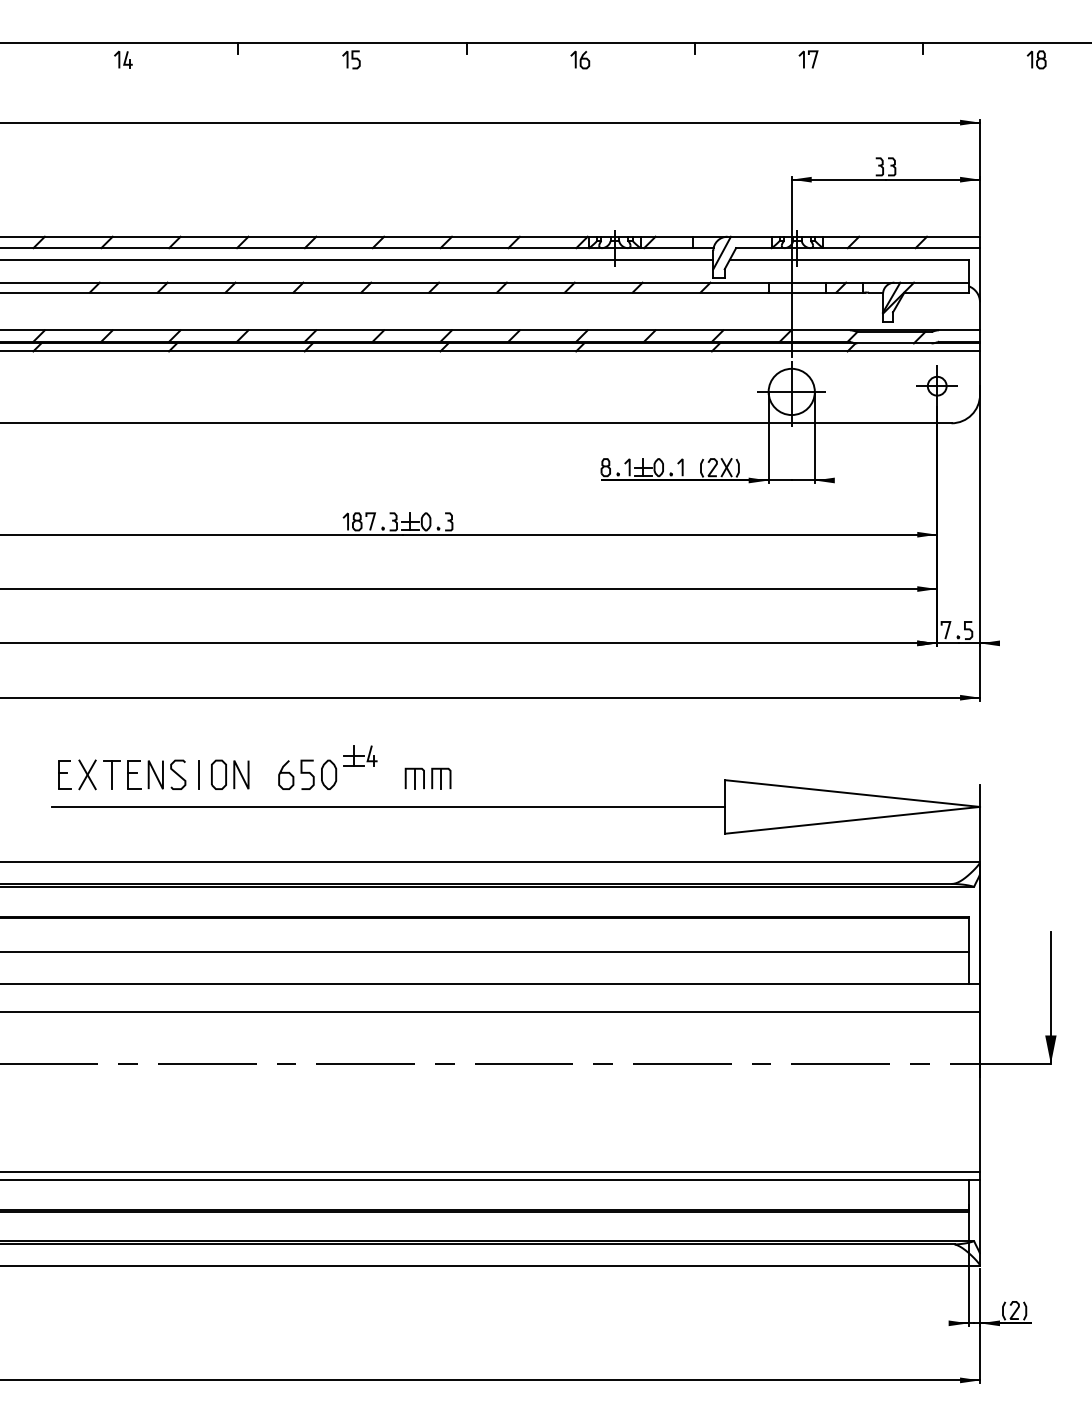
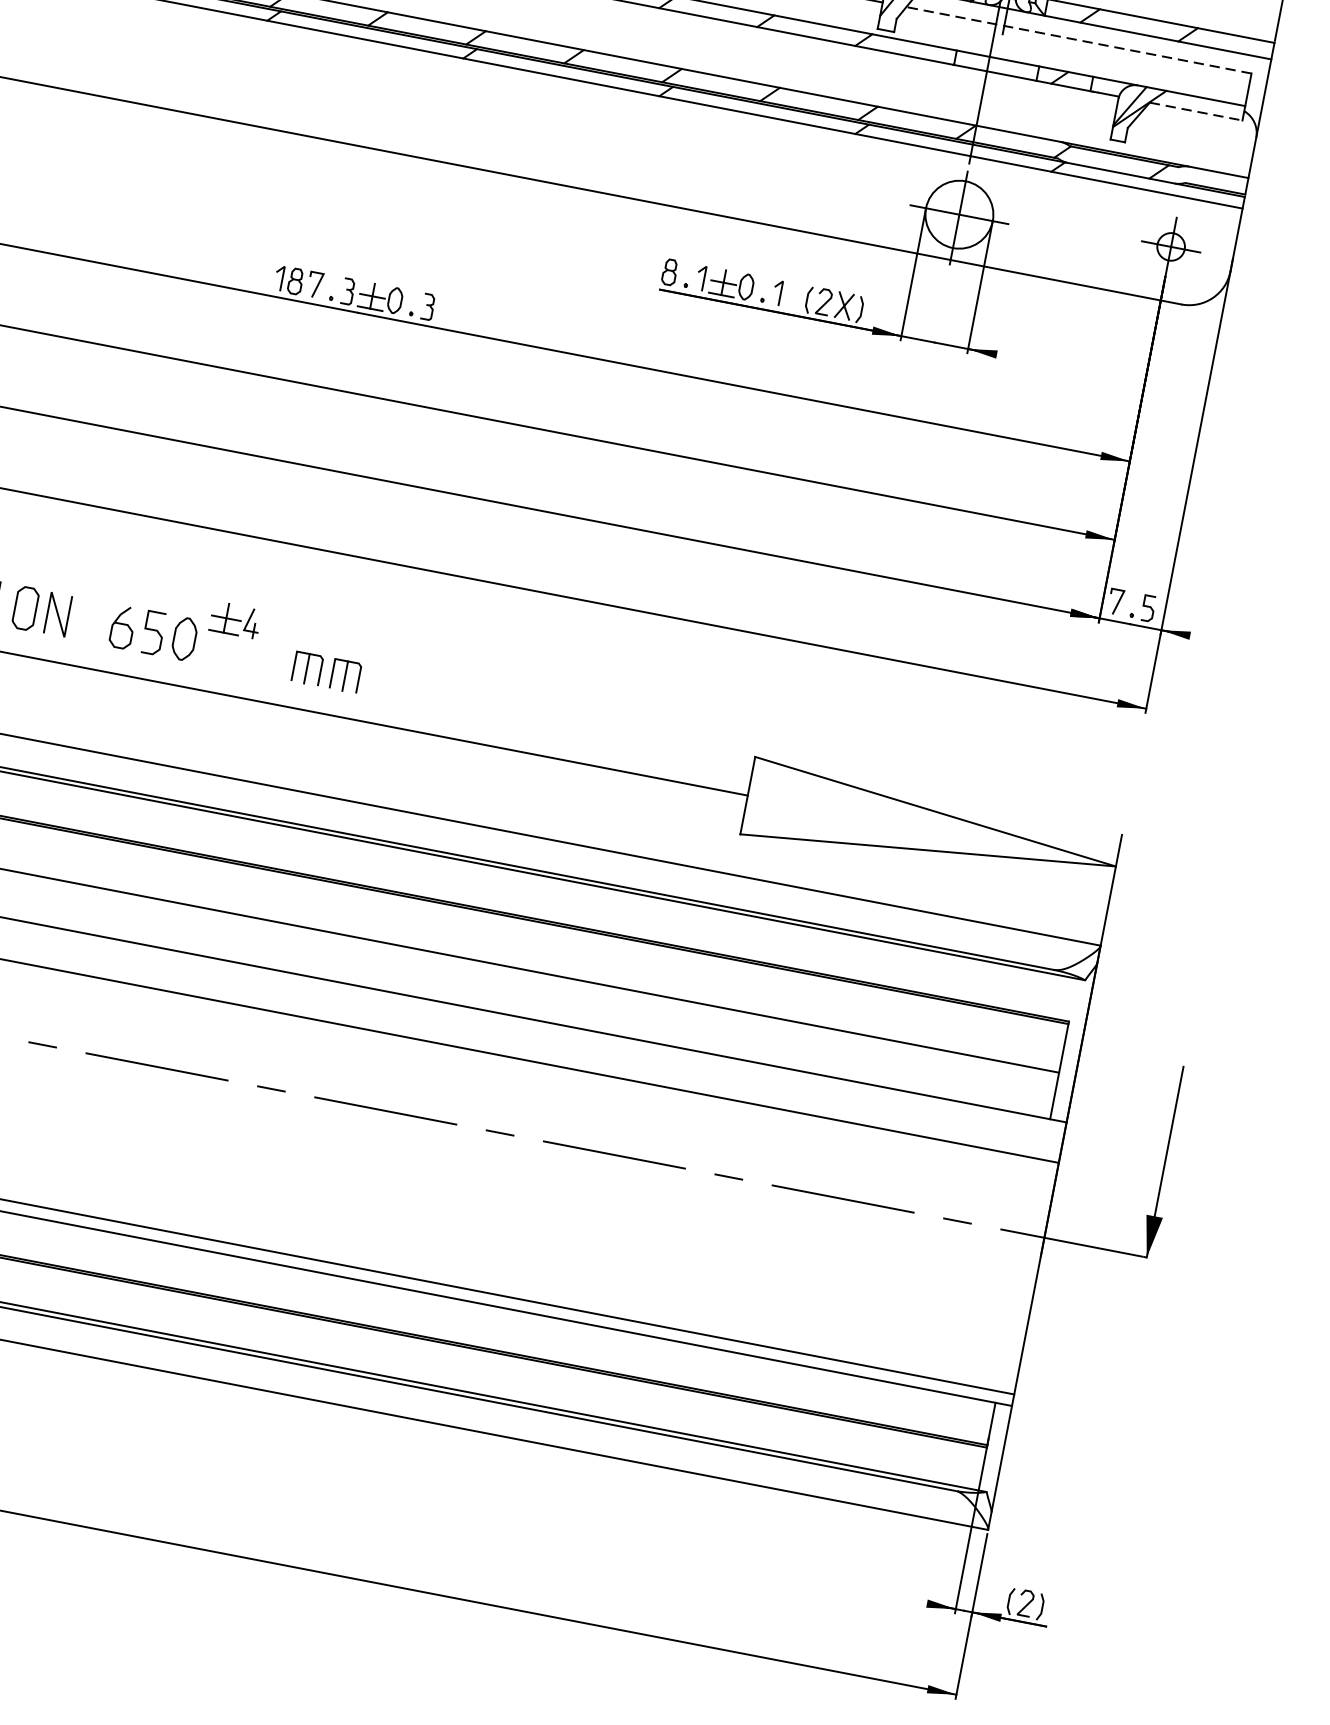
line: (848, 260) -> (1077, 40), solid -> dashed
line: (937, 292) -> (1197, 111), solid -> dashed

